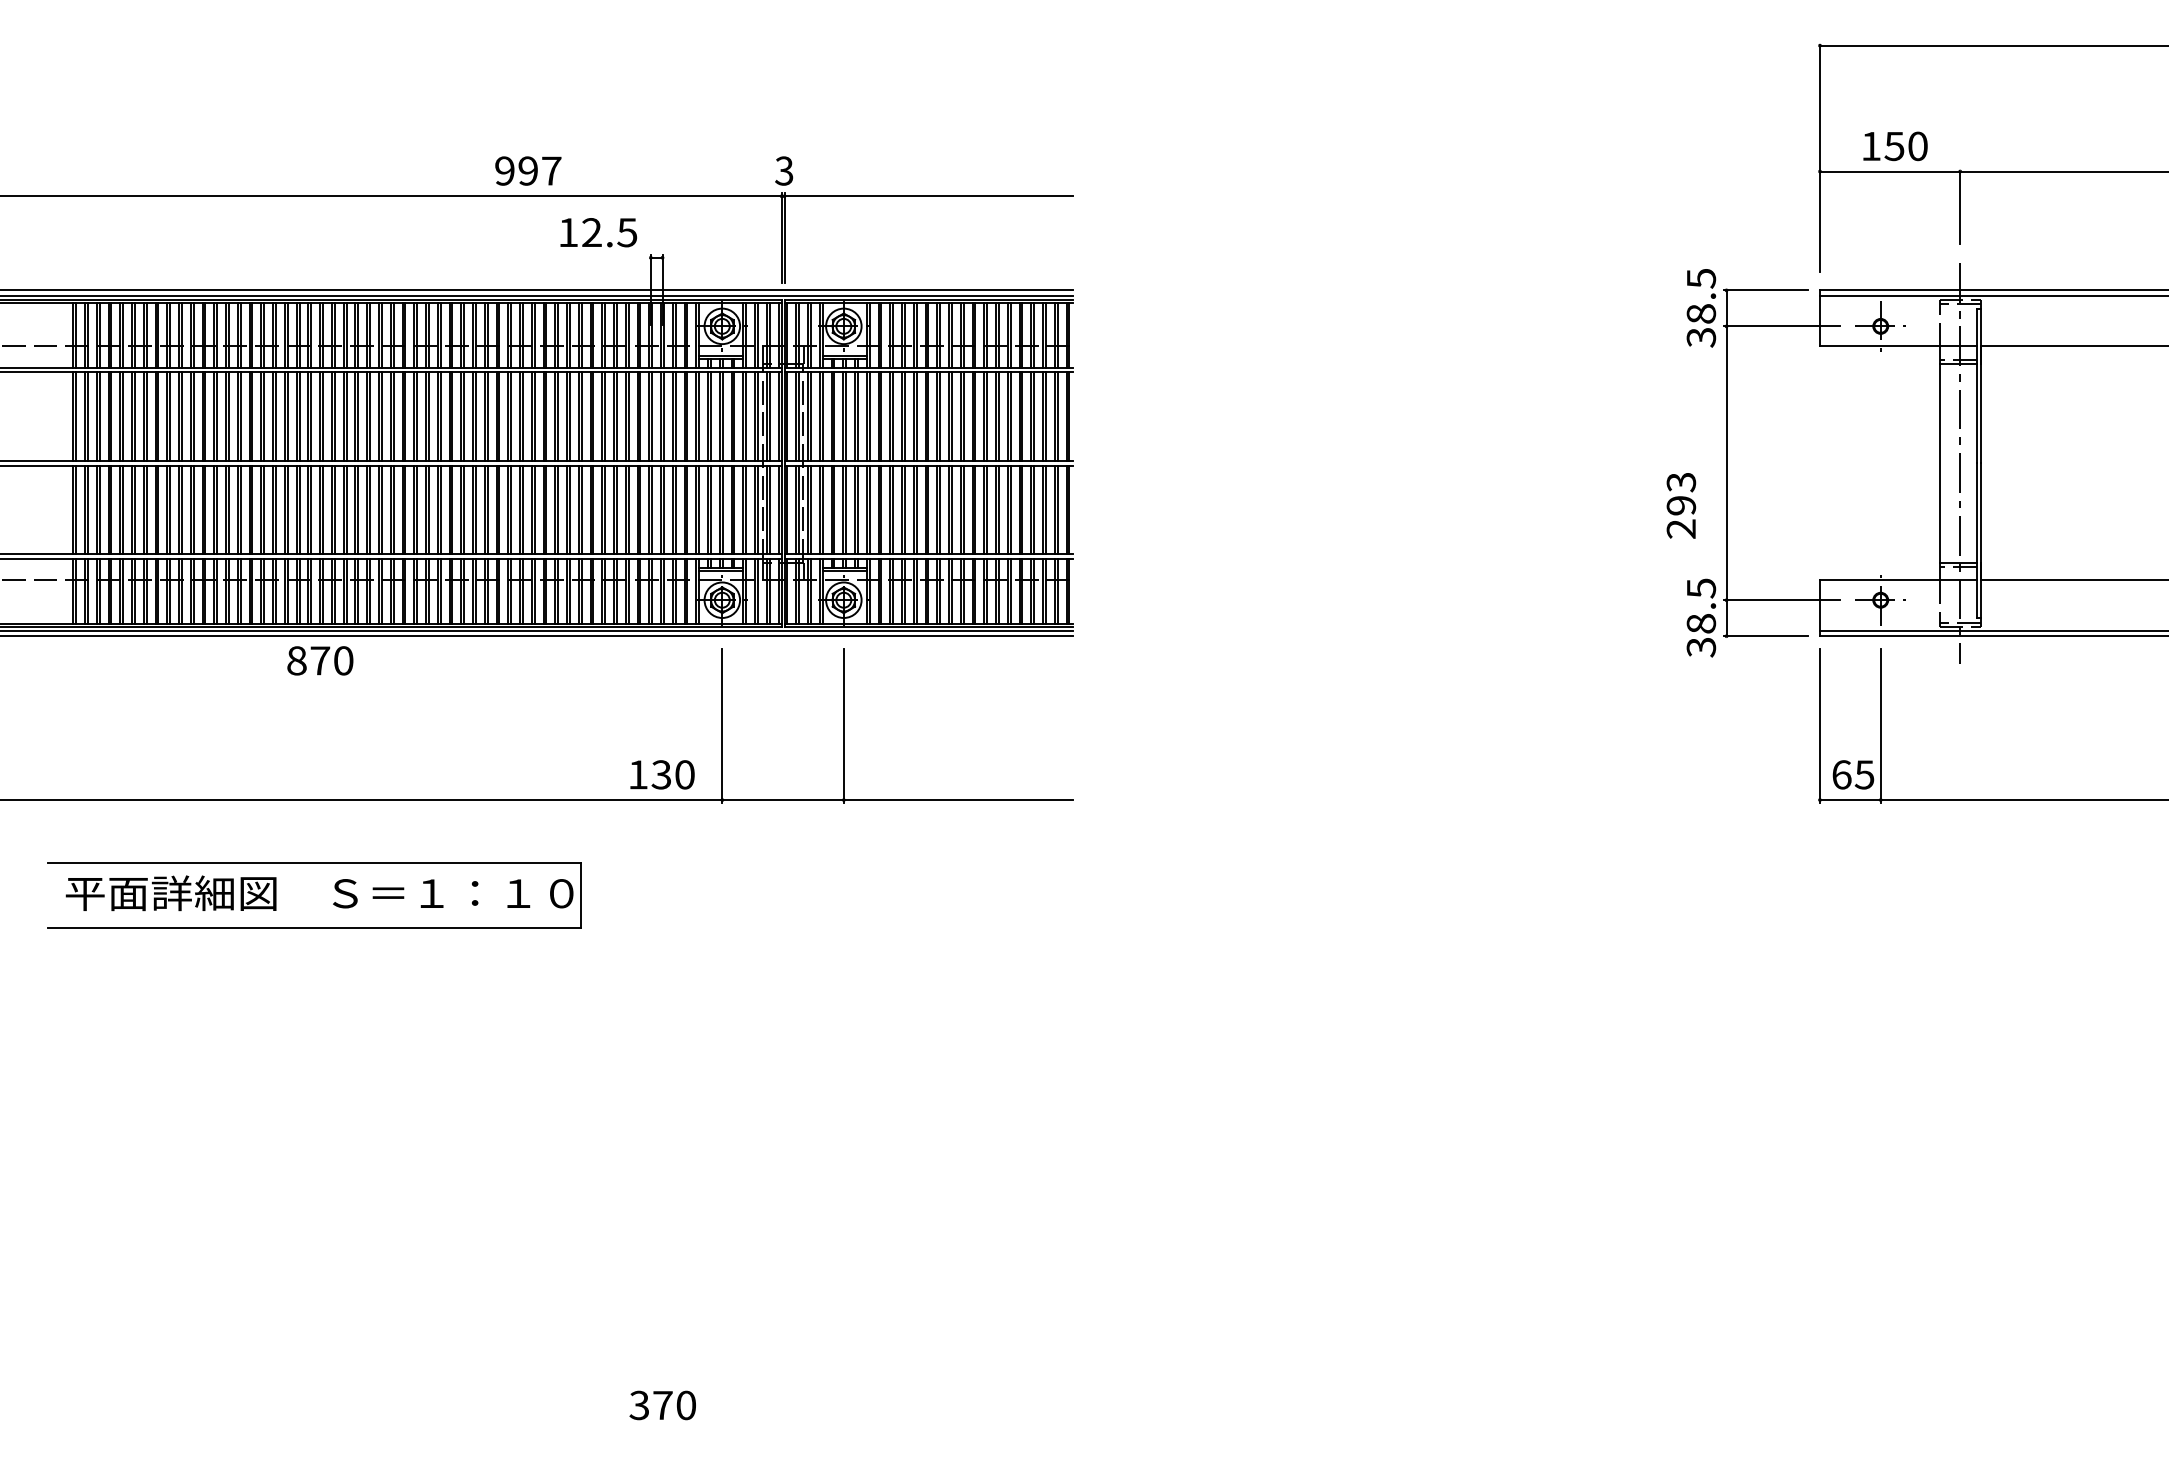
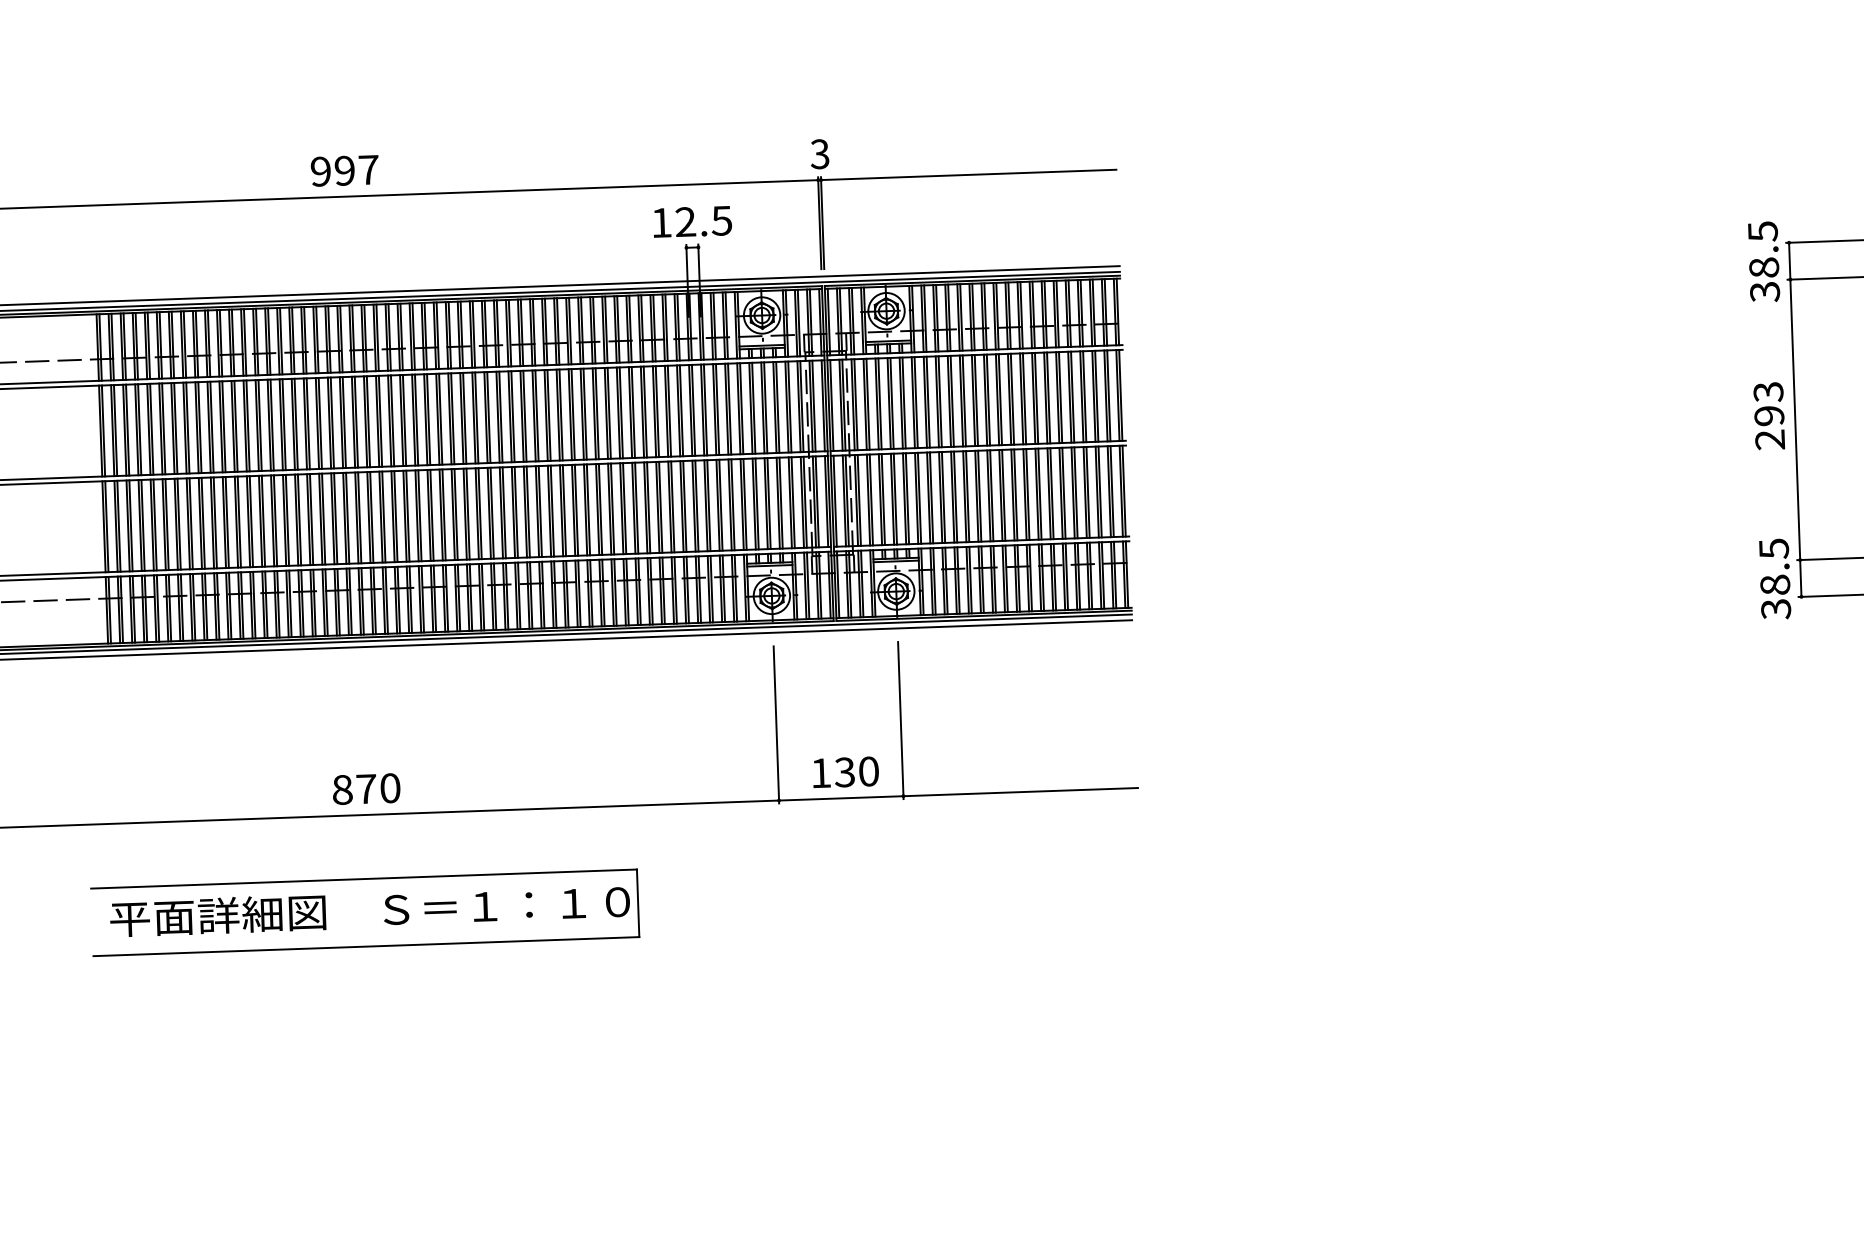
text: (528, 170) -> (345, 170), moved
text: (598, 232) -> (692, 221), moved
text: (1681, 505) -> (1769, 415), moved
text: (320, 660) -> (366, 788), moved
text: (662, 774) -> (845, 772), moved

